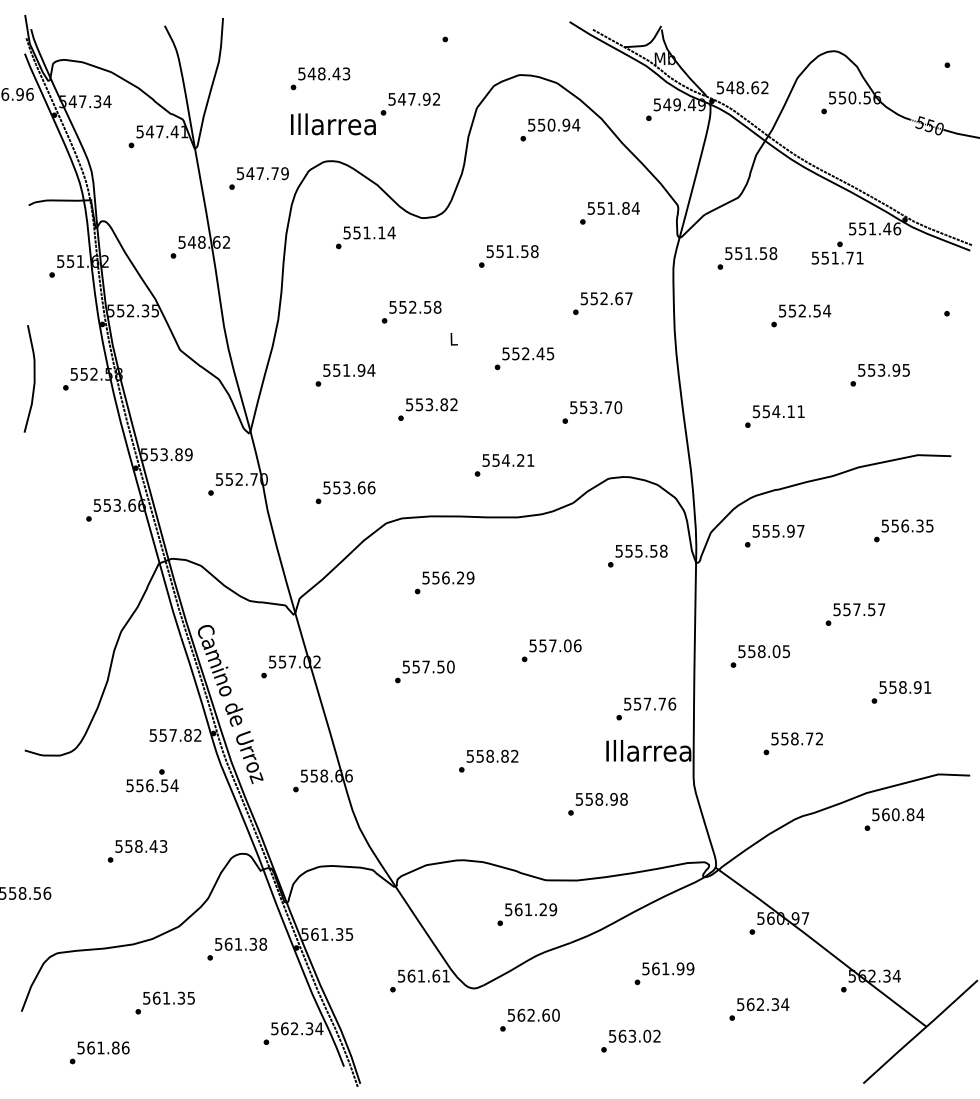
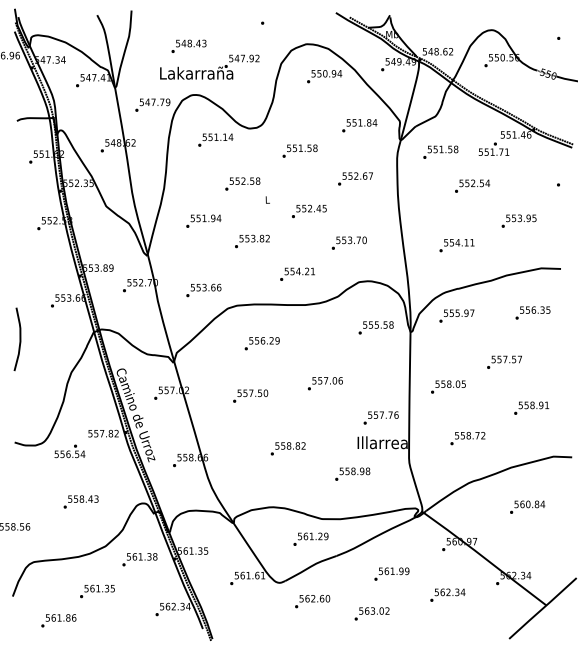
text: (333, 123) -> (196, 72), Illarrea -> Lakarraña
curve: (33, 379) -> (19, 339), moved
text: (151, 780) -> (69, 451), moved
text: (894, 818) -> (527, 506), moved

